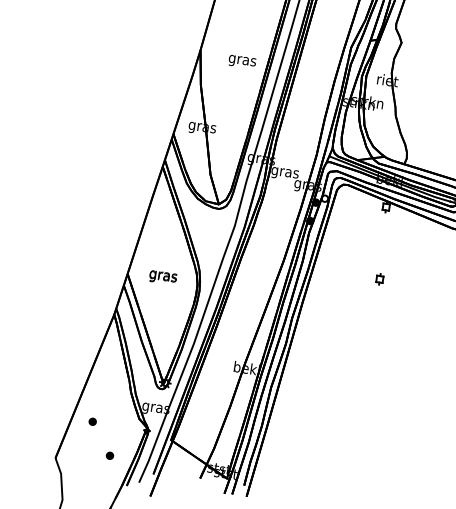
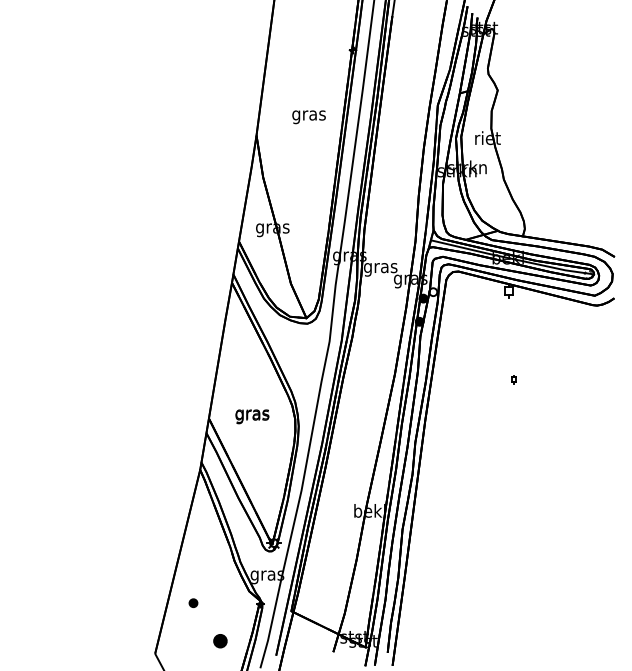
text: (241, 62) -> (308, 117), moved
part: (379, 279) -> (513, 379), size x0.6
part: (110, 455) -> (220, 640), size x1.6

